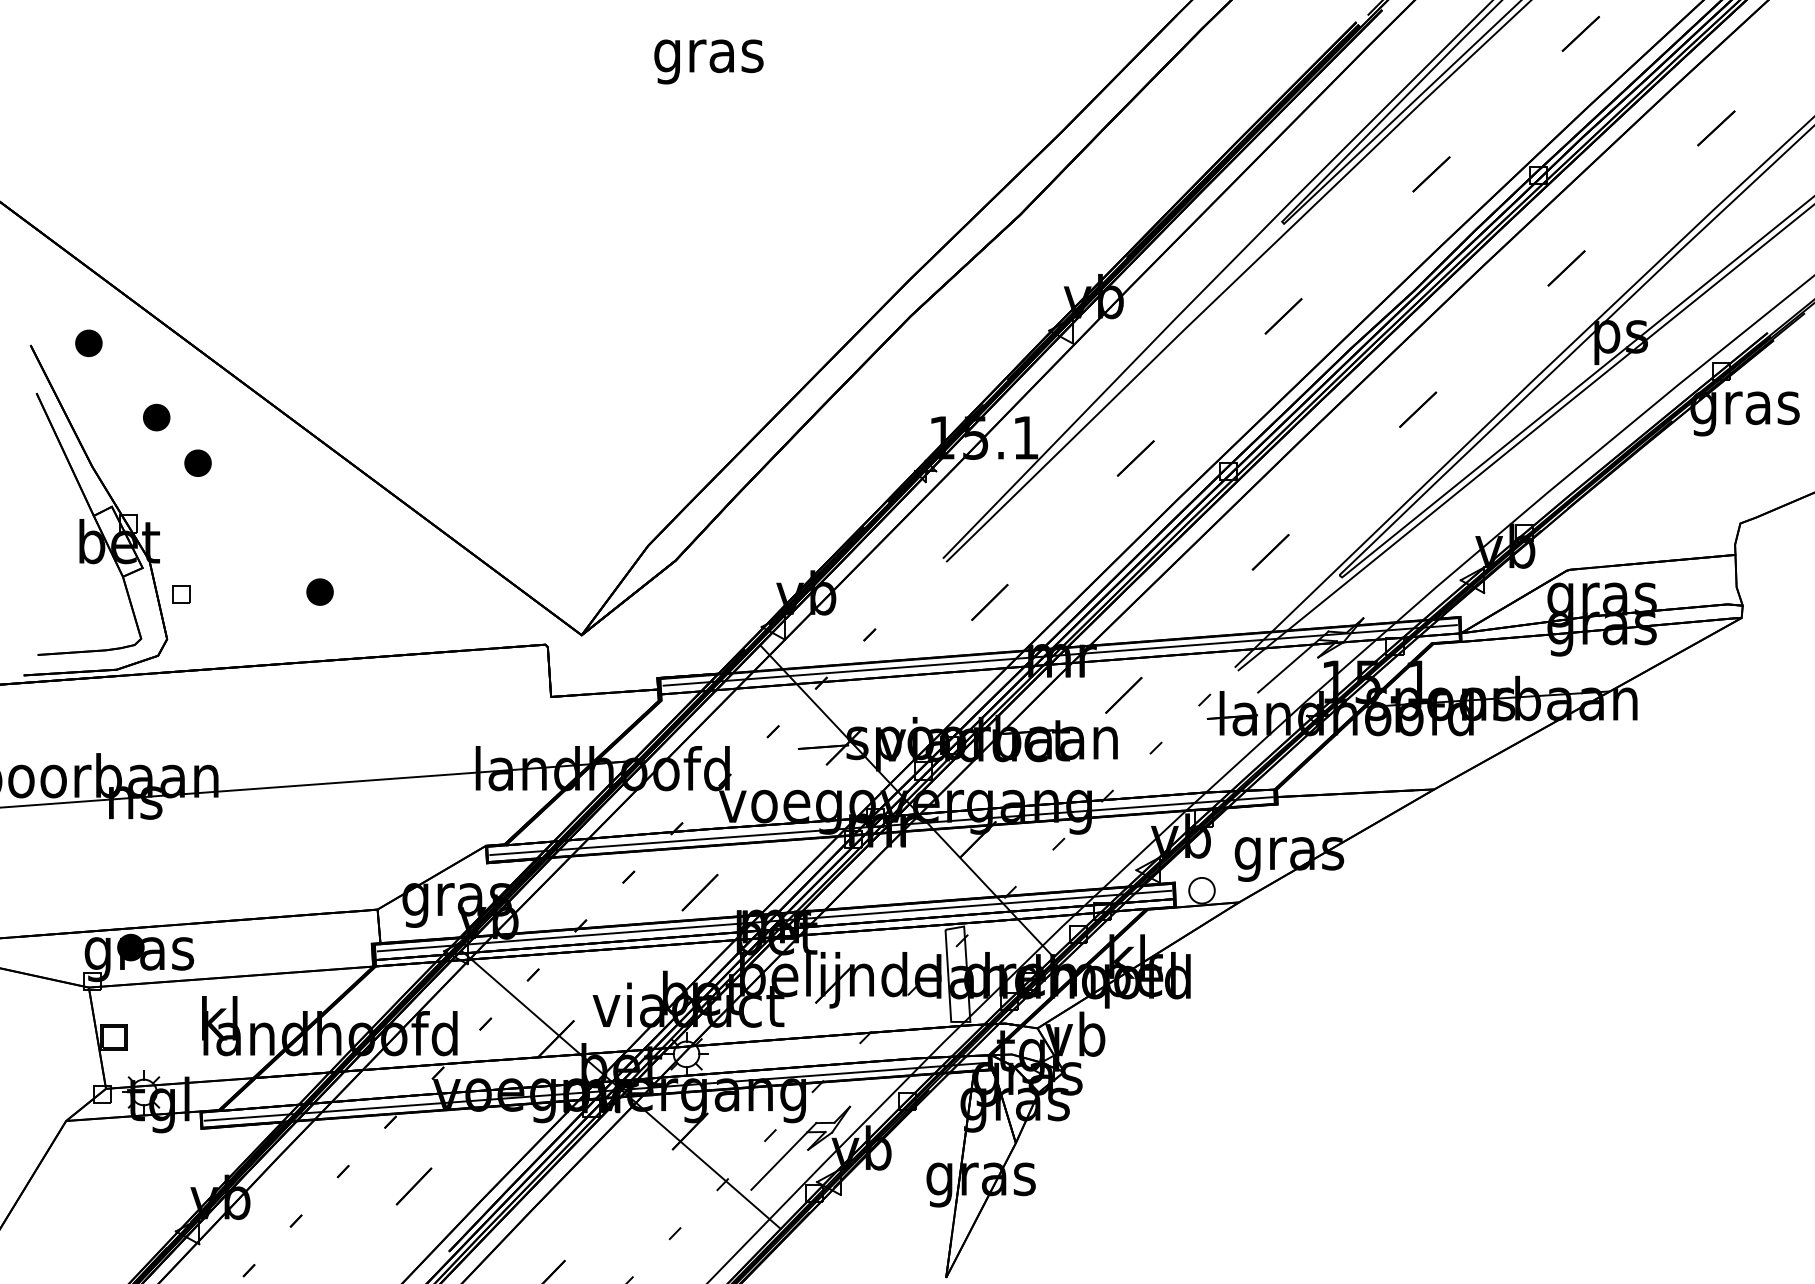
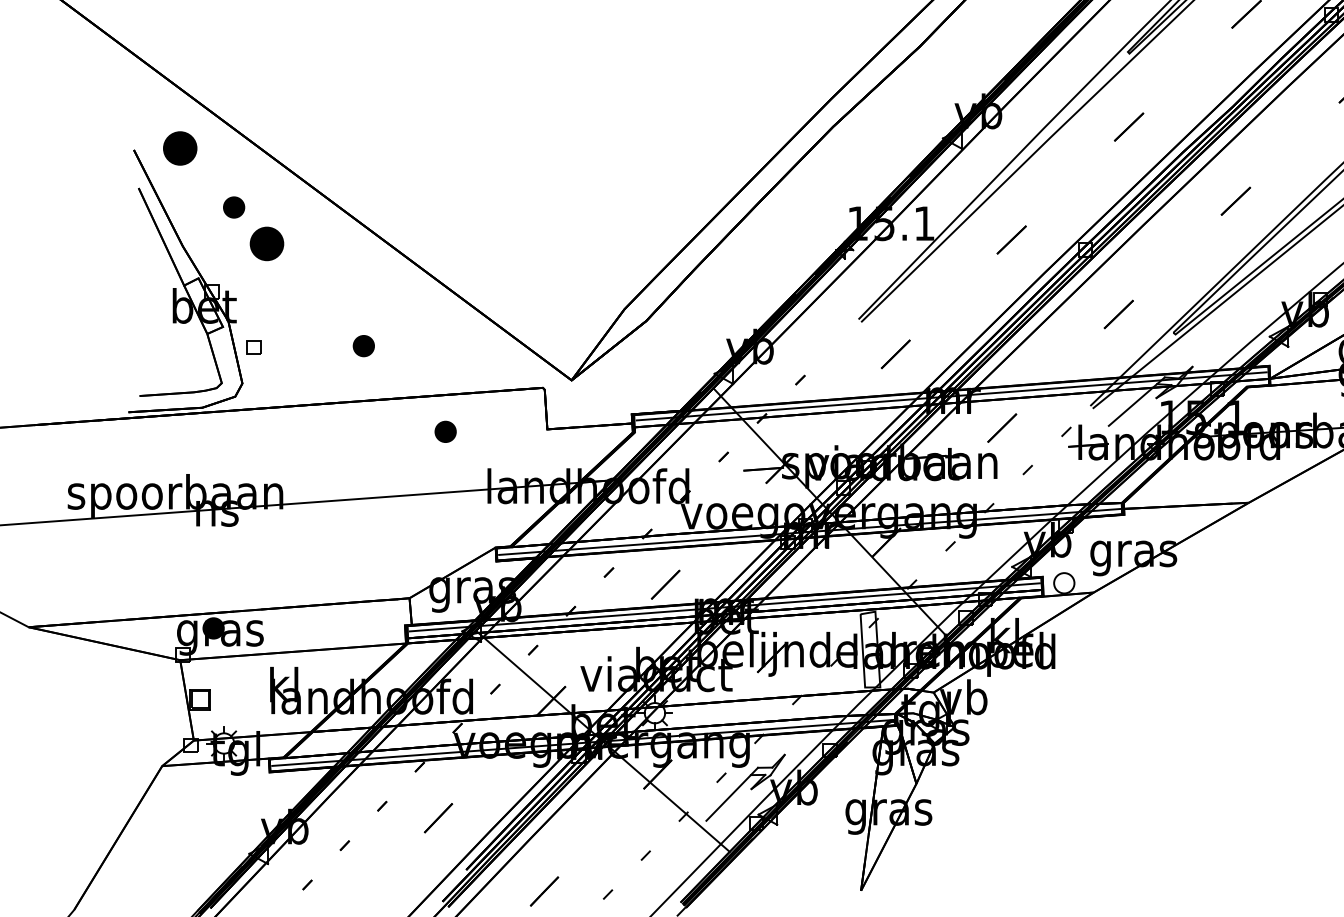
part: (88, 343) -> (179, 148), size x1.6
part: (197, 462) -> (266, 243), size x1.6
part: (422, 699) -> (445, 431), added

